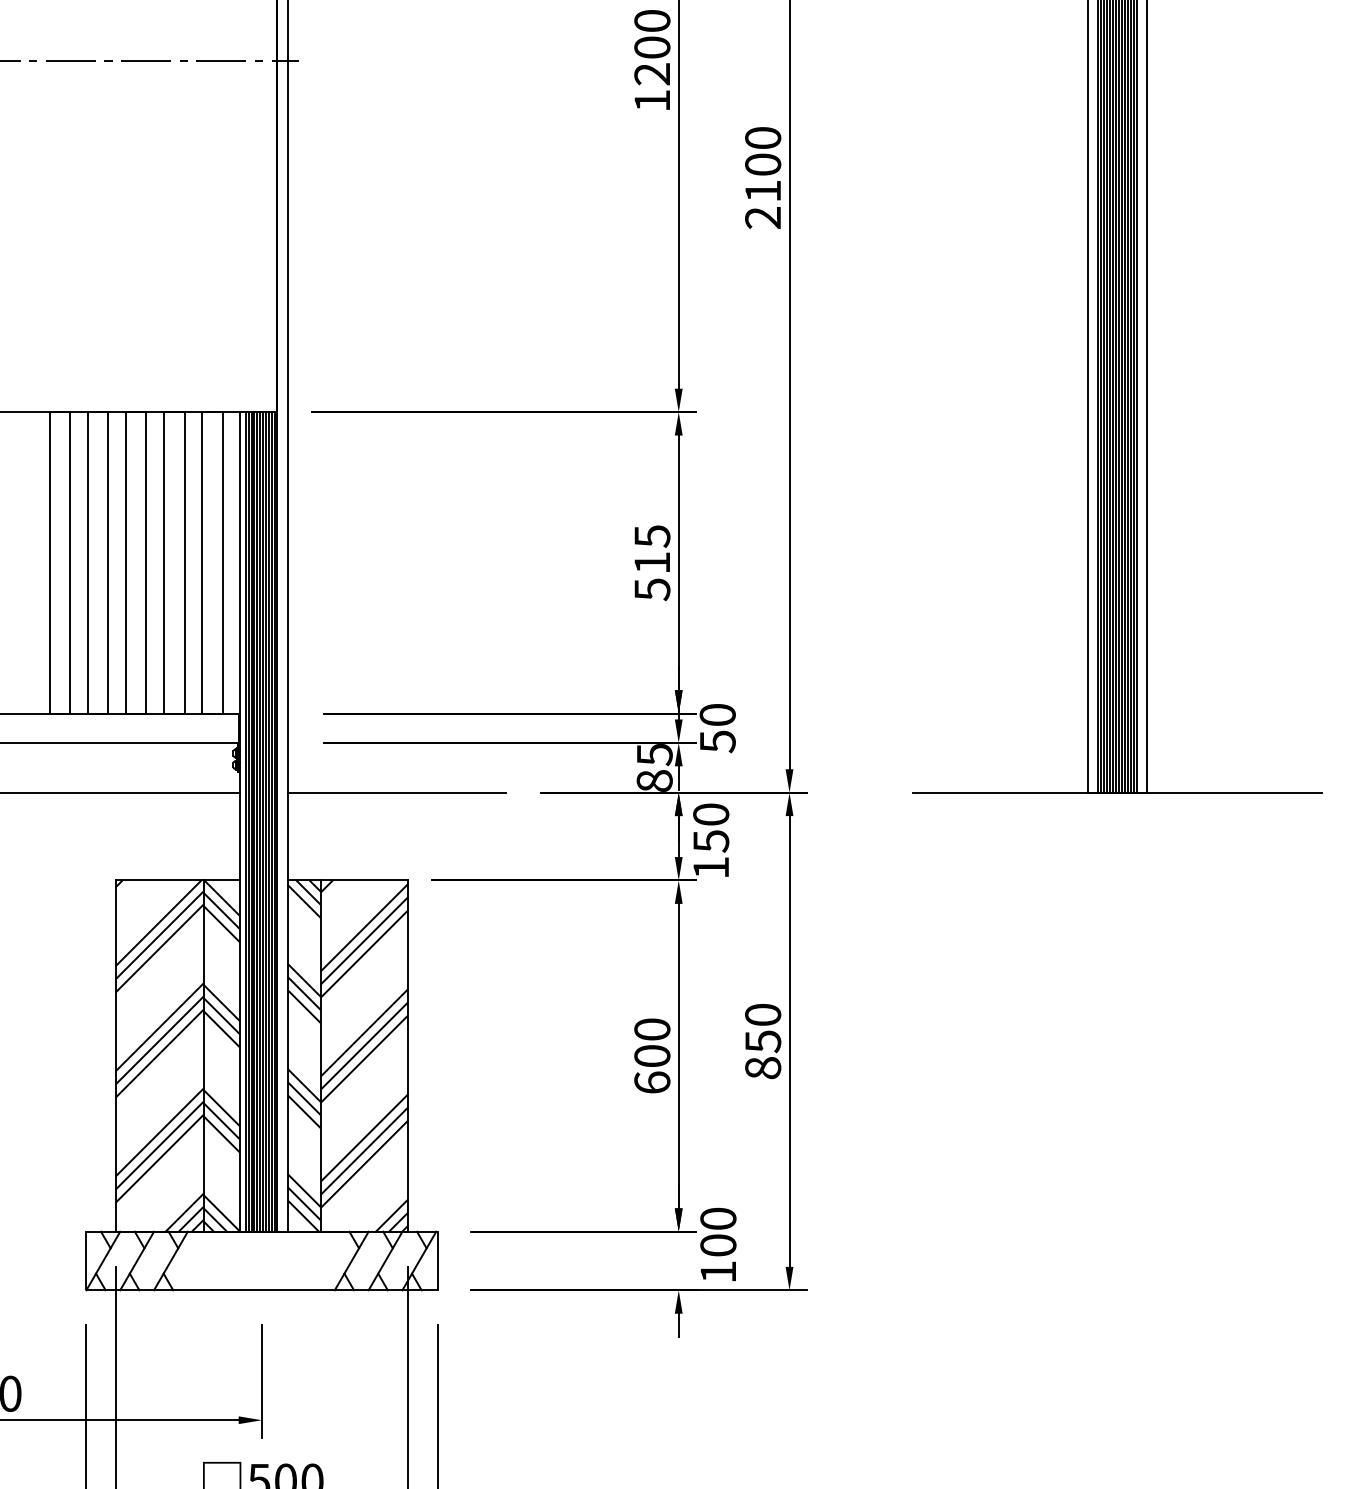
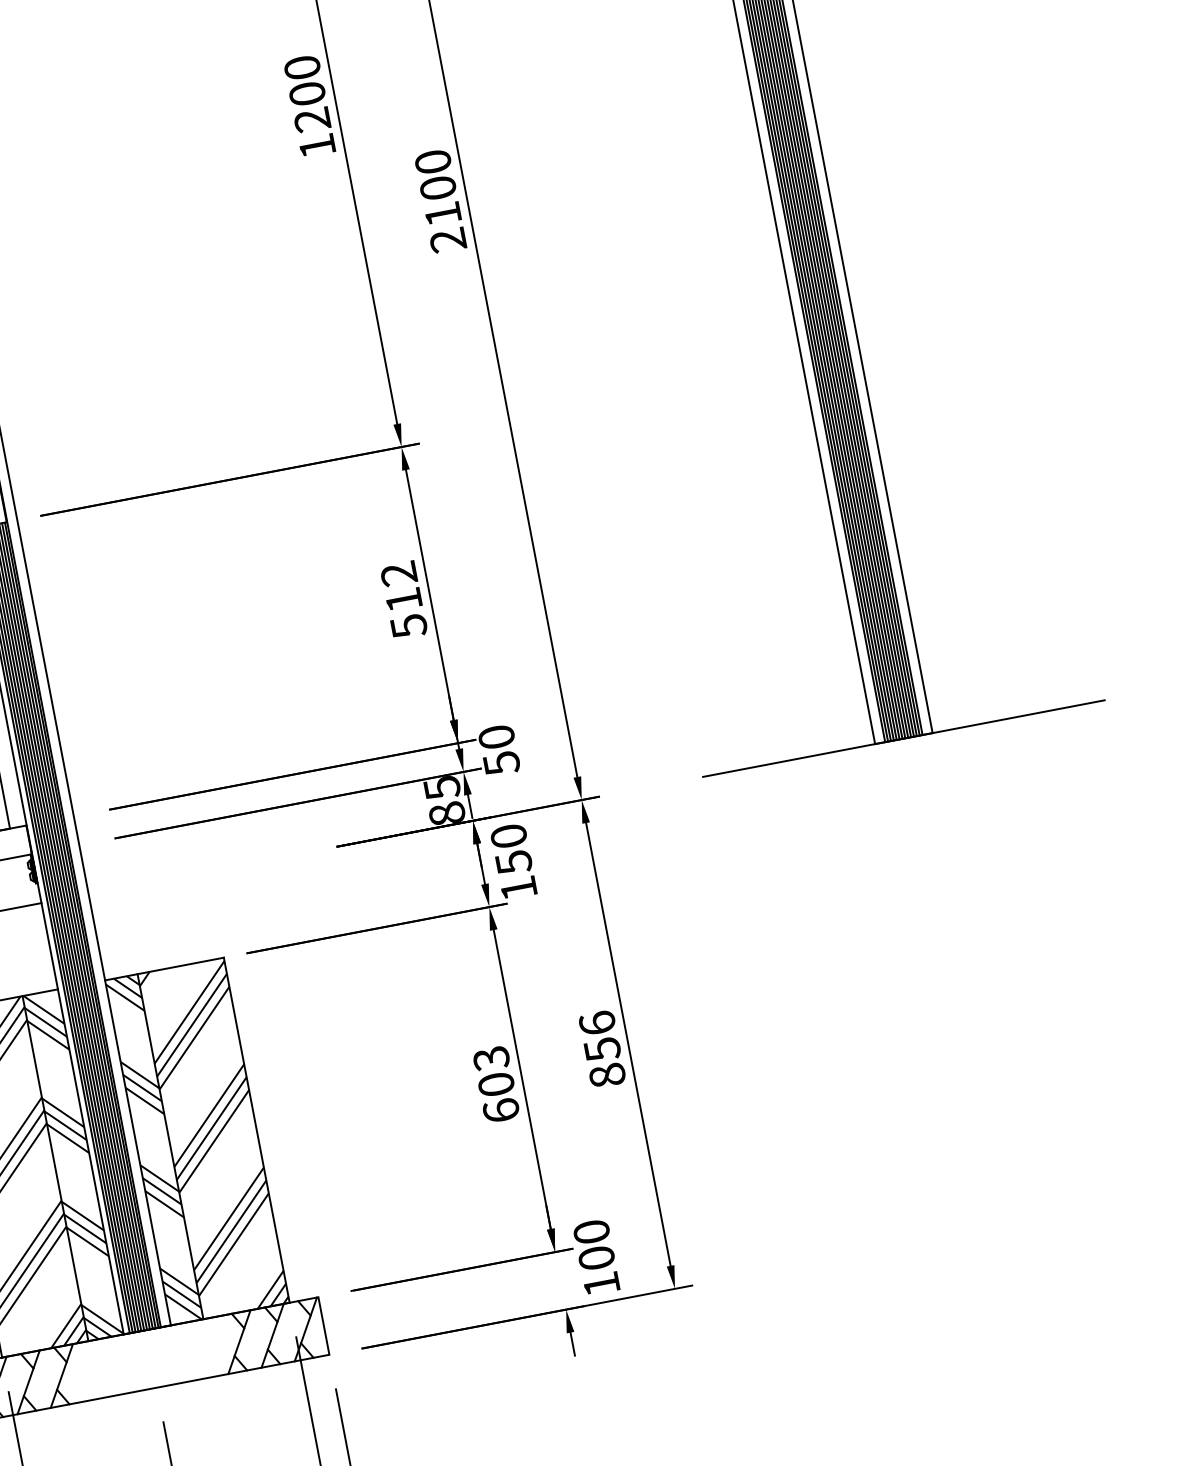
text: (652, 536) -> (399, 574), 515 -> 512
line: (396, 792) -> (195, 873), removed
text: (763, 1014) -> (597, 1022), 850 -> 856
text: (652, 1029) -> (491, 1058), 600 -> 603

